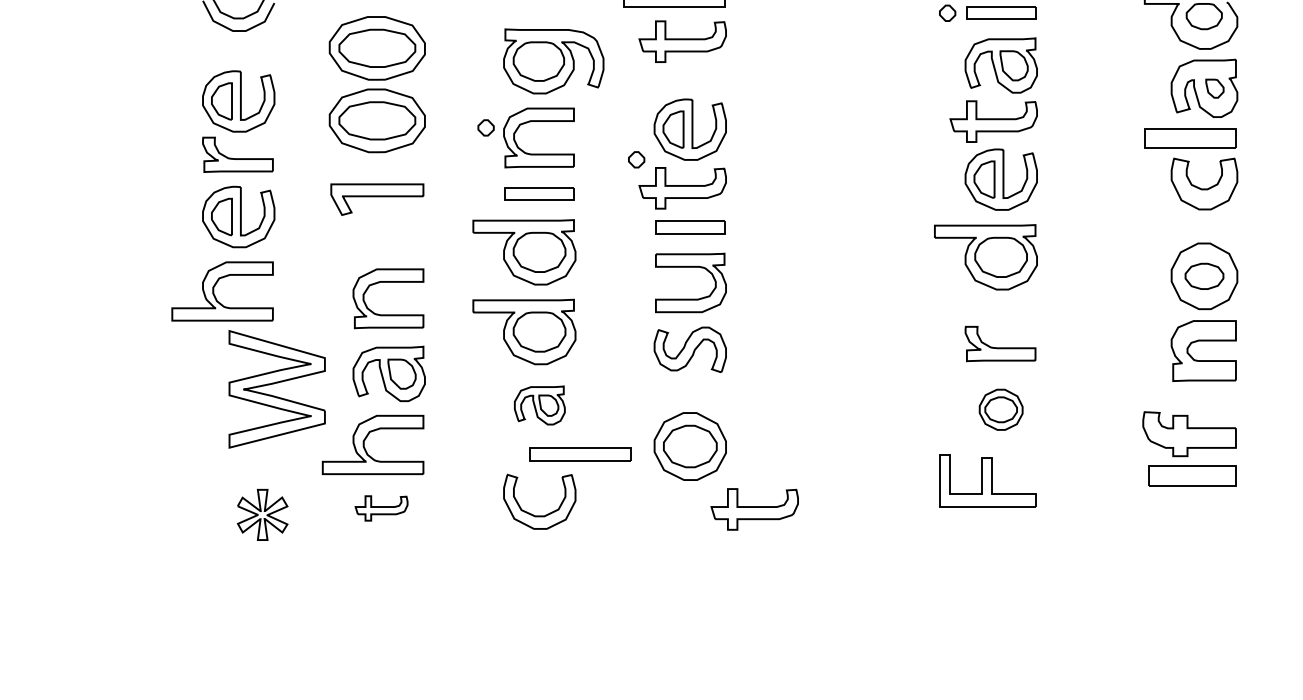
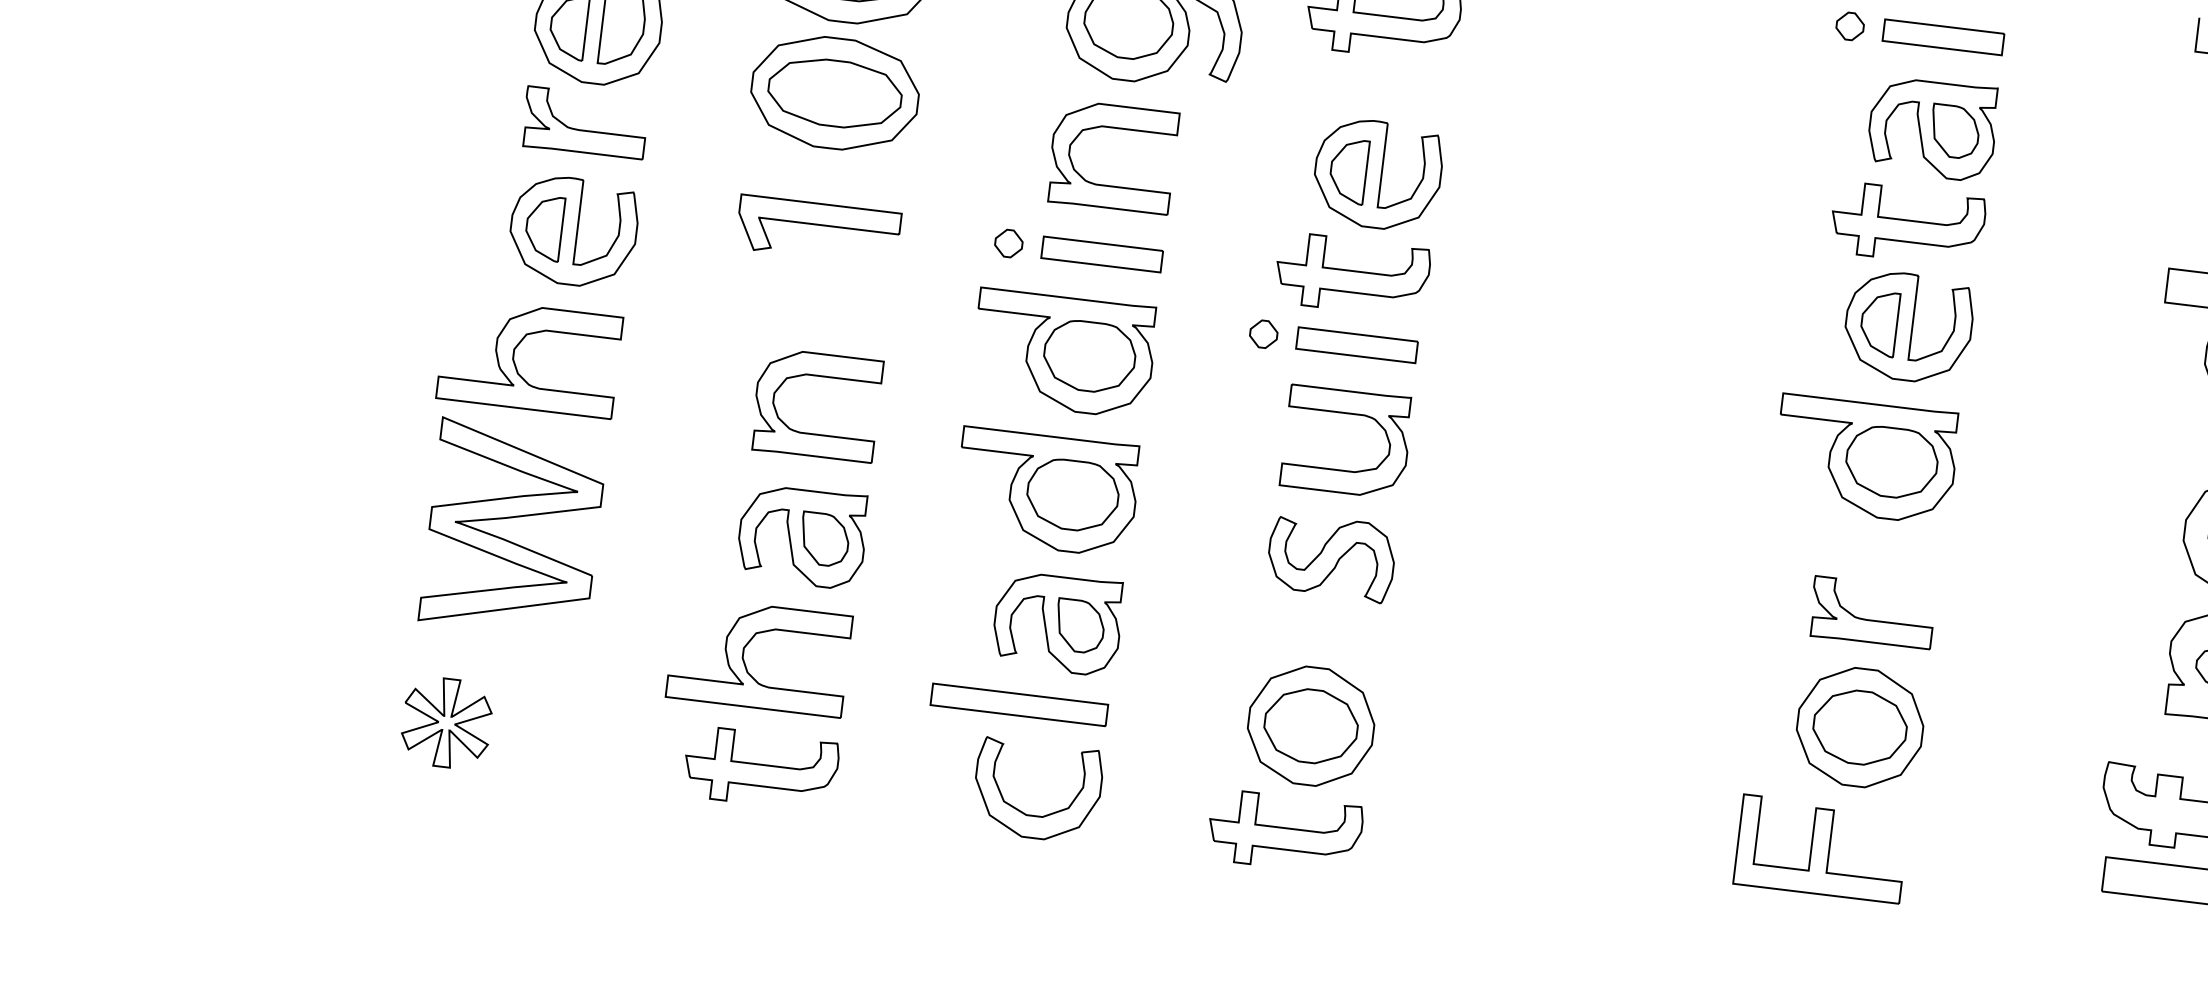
part: (485, 127) -> (1007, 242), moved
part: (636, 159) -> (1263, 333), moved
part: (276, 389) -> (512, 528), moved
part: (539, 405) -> (1057, 623), size x1.43
part: (1000, 409) -> (1858, 727), size x1.67
part: (580, 454) -> (1019, 704), moved
part: (381, 508) -> (760, 769), size x1.67
part: (754, 509) -> (1284, 832), moved
part: (262, 514) -> (446, 722), moved

